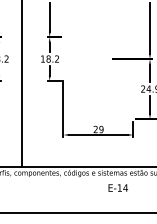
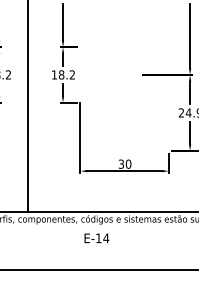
text: (98, 128) -> (124, 163), 29 -> 30
text: (117, 188) -> (96, 238), moved

